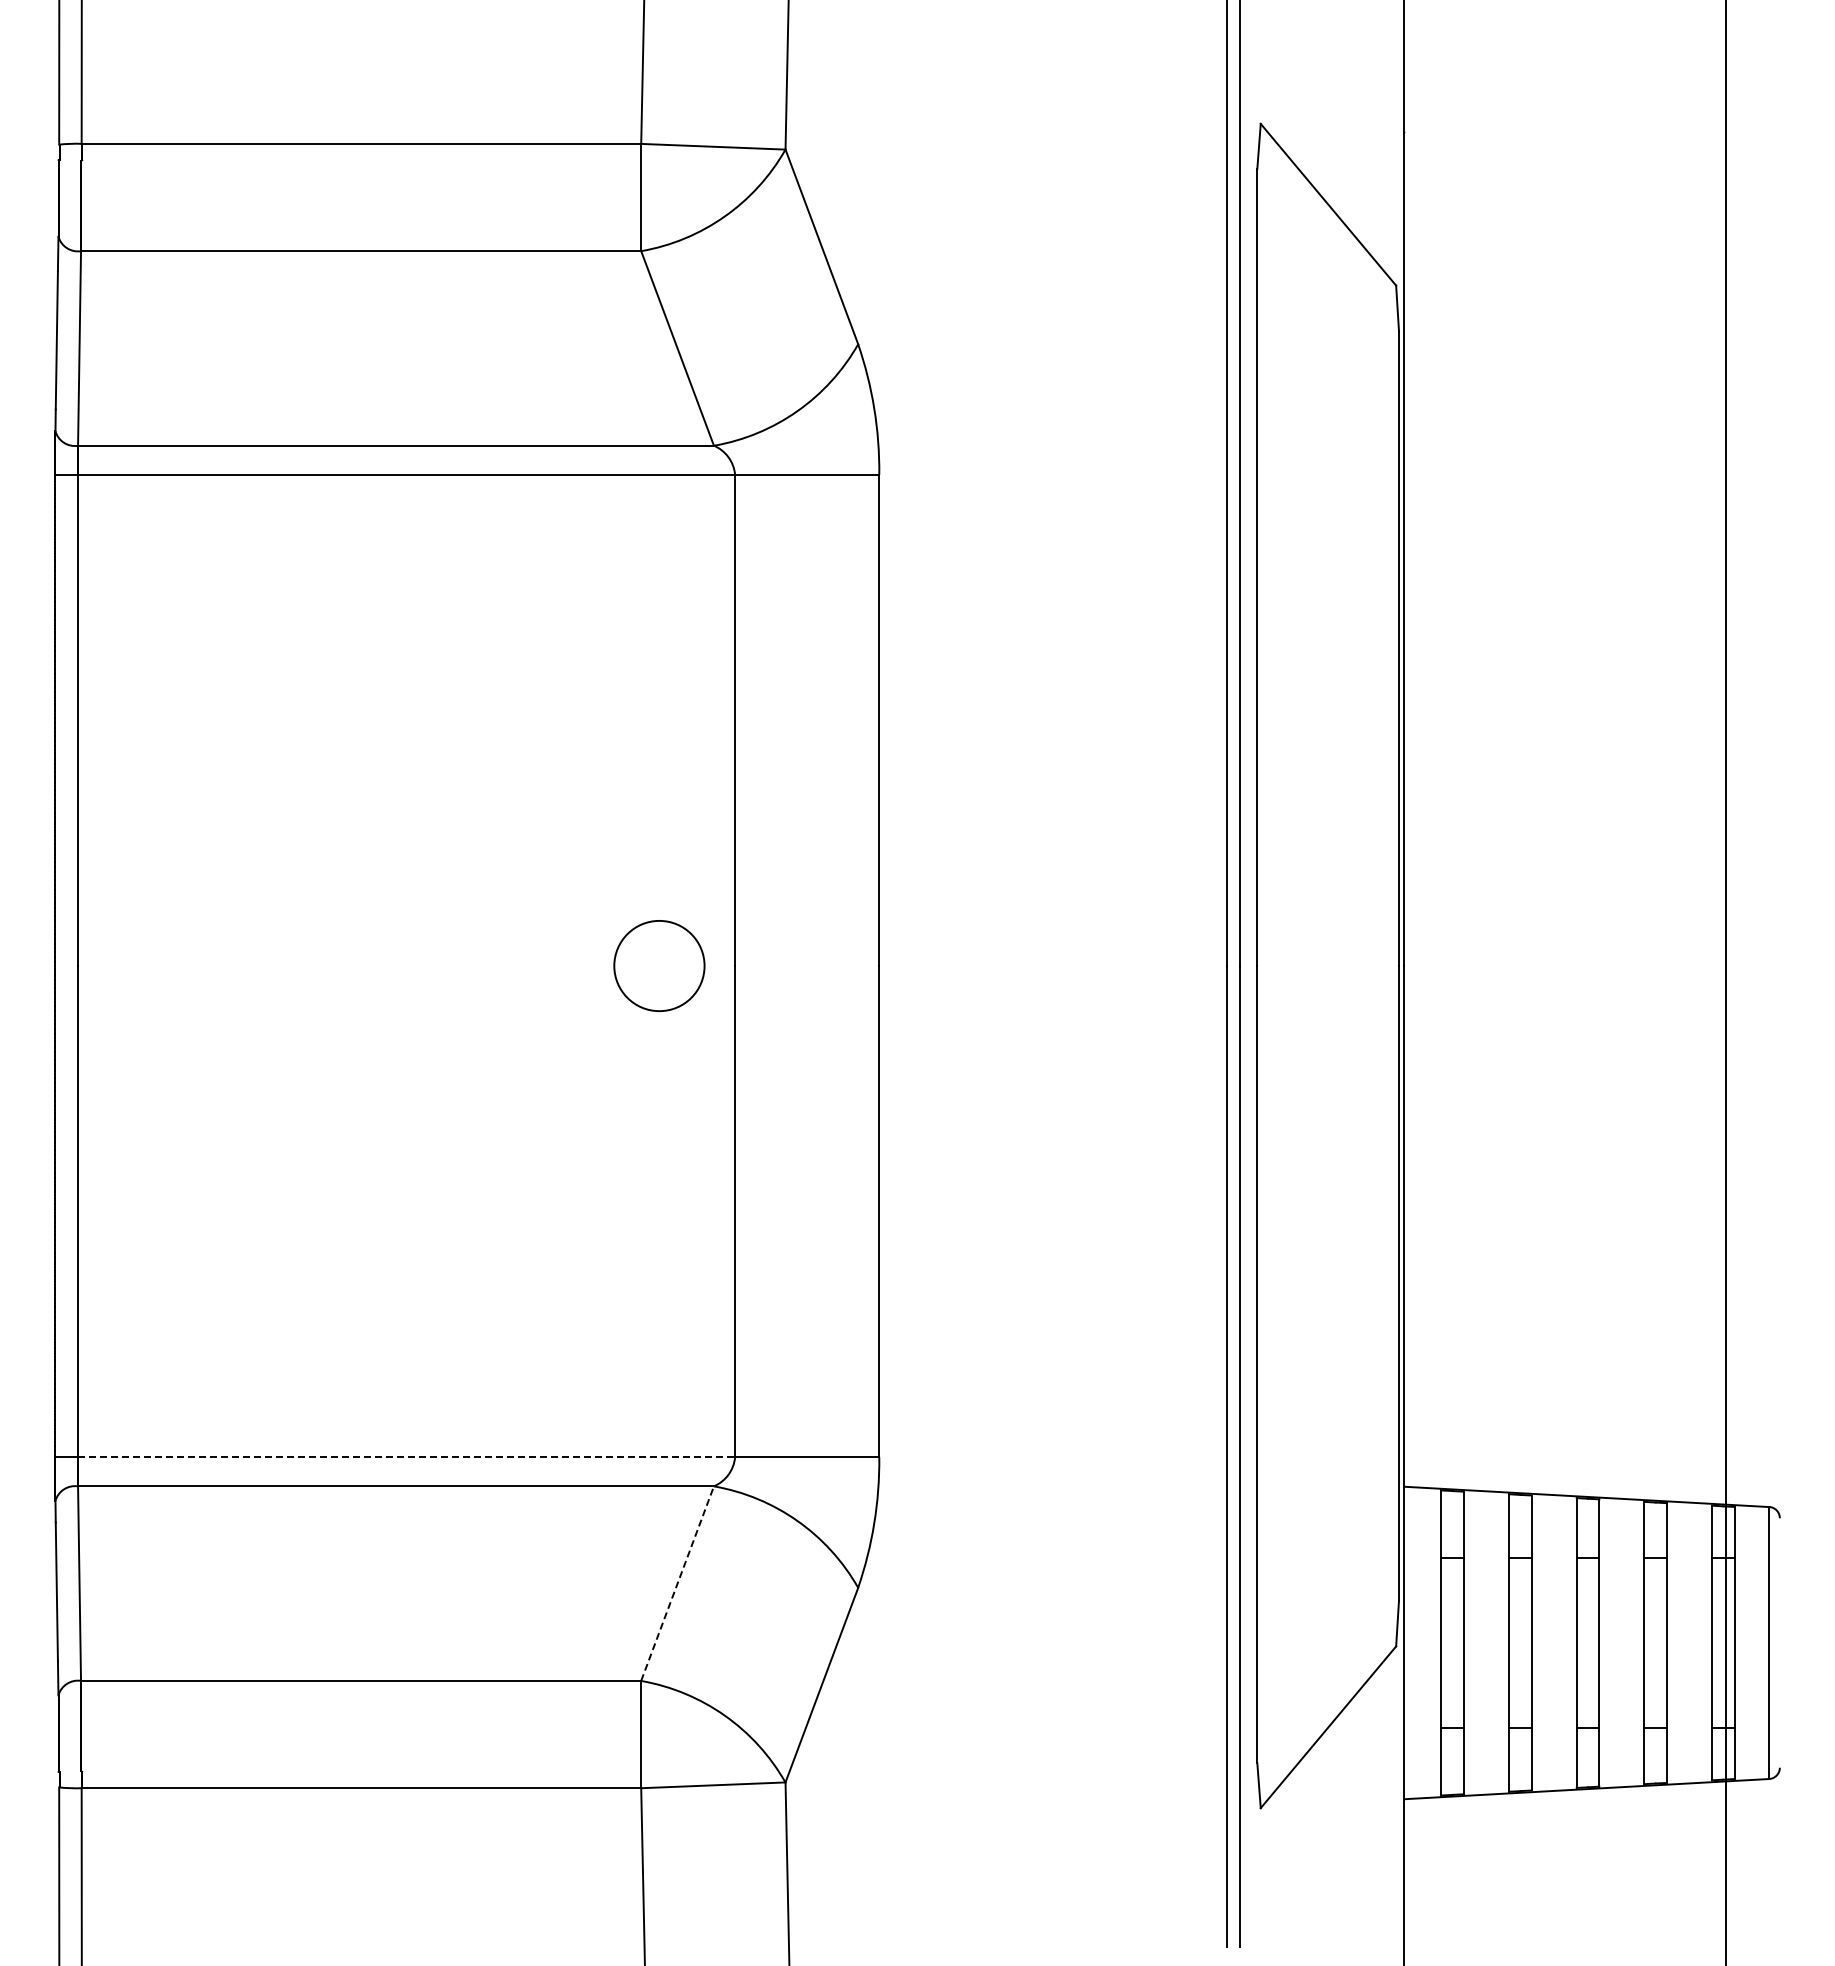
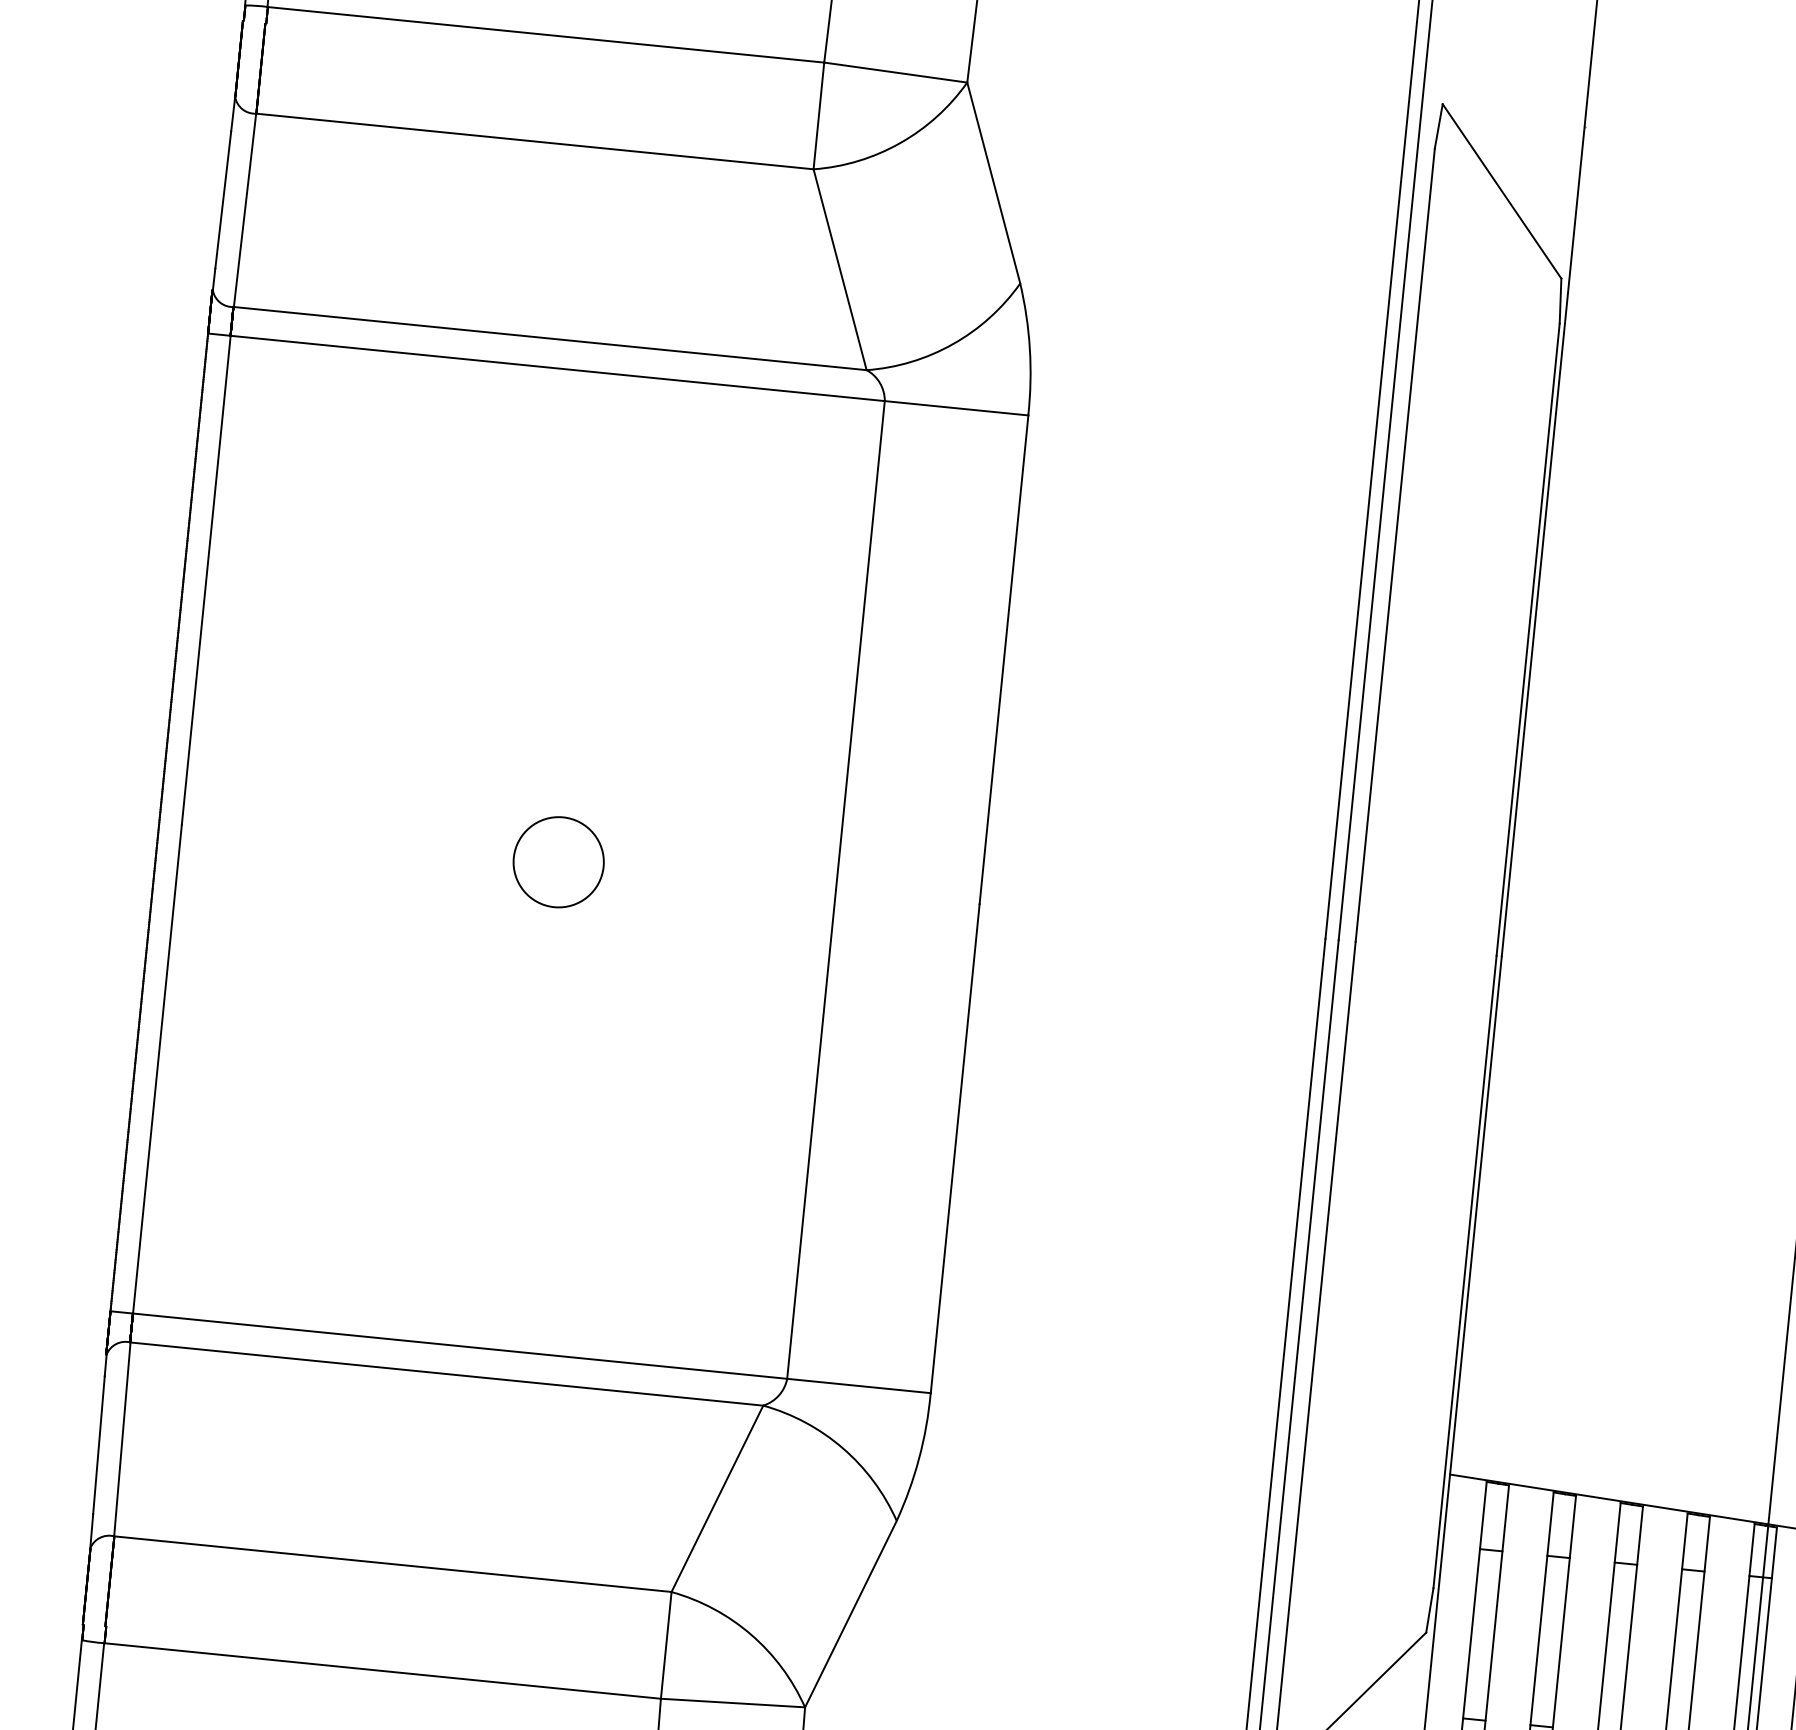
circle: (659, 965) -> (558, 861), moved
line: (406, 1457) -> (460, 1346), dashed -> solid
line: (677, 1583) -> (717, 1498), dashed -> solid

